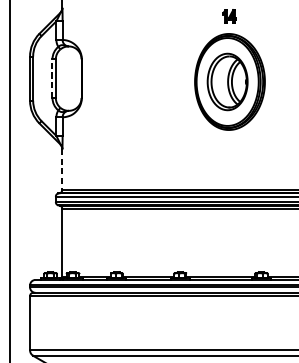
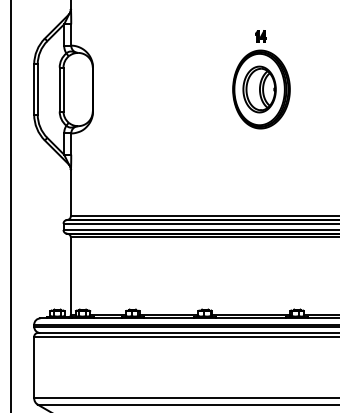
part: (229, 69) -> (261, 79), size x0.71
line: (52, 78) -> (59, 89), dashed -> solid
line: (61, 170) -> (70, 193), dashed -> solid

